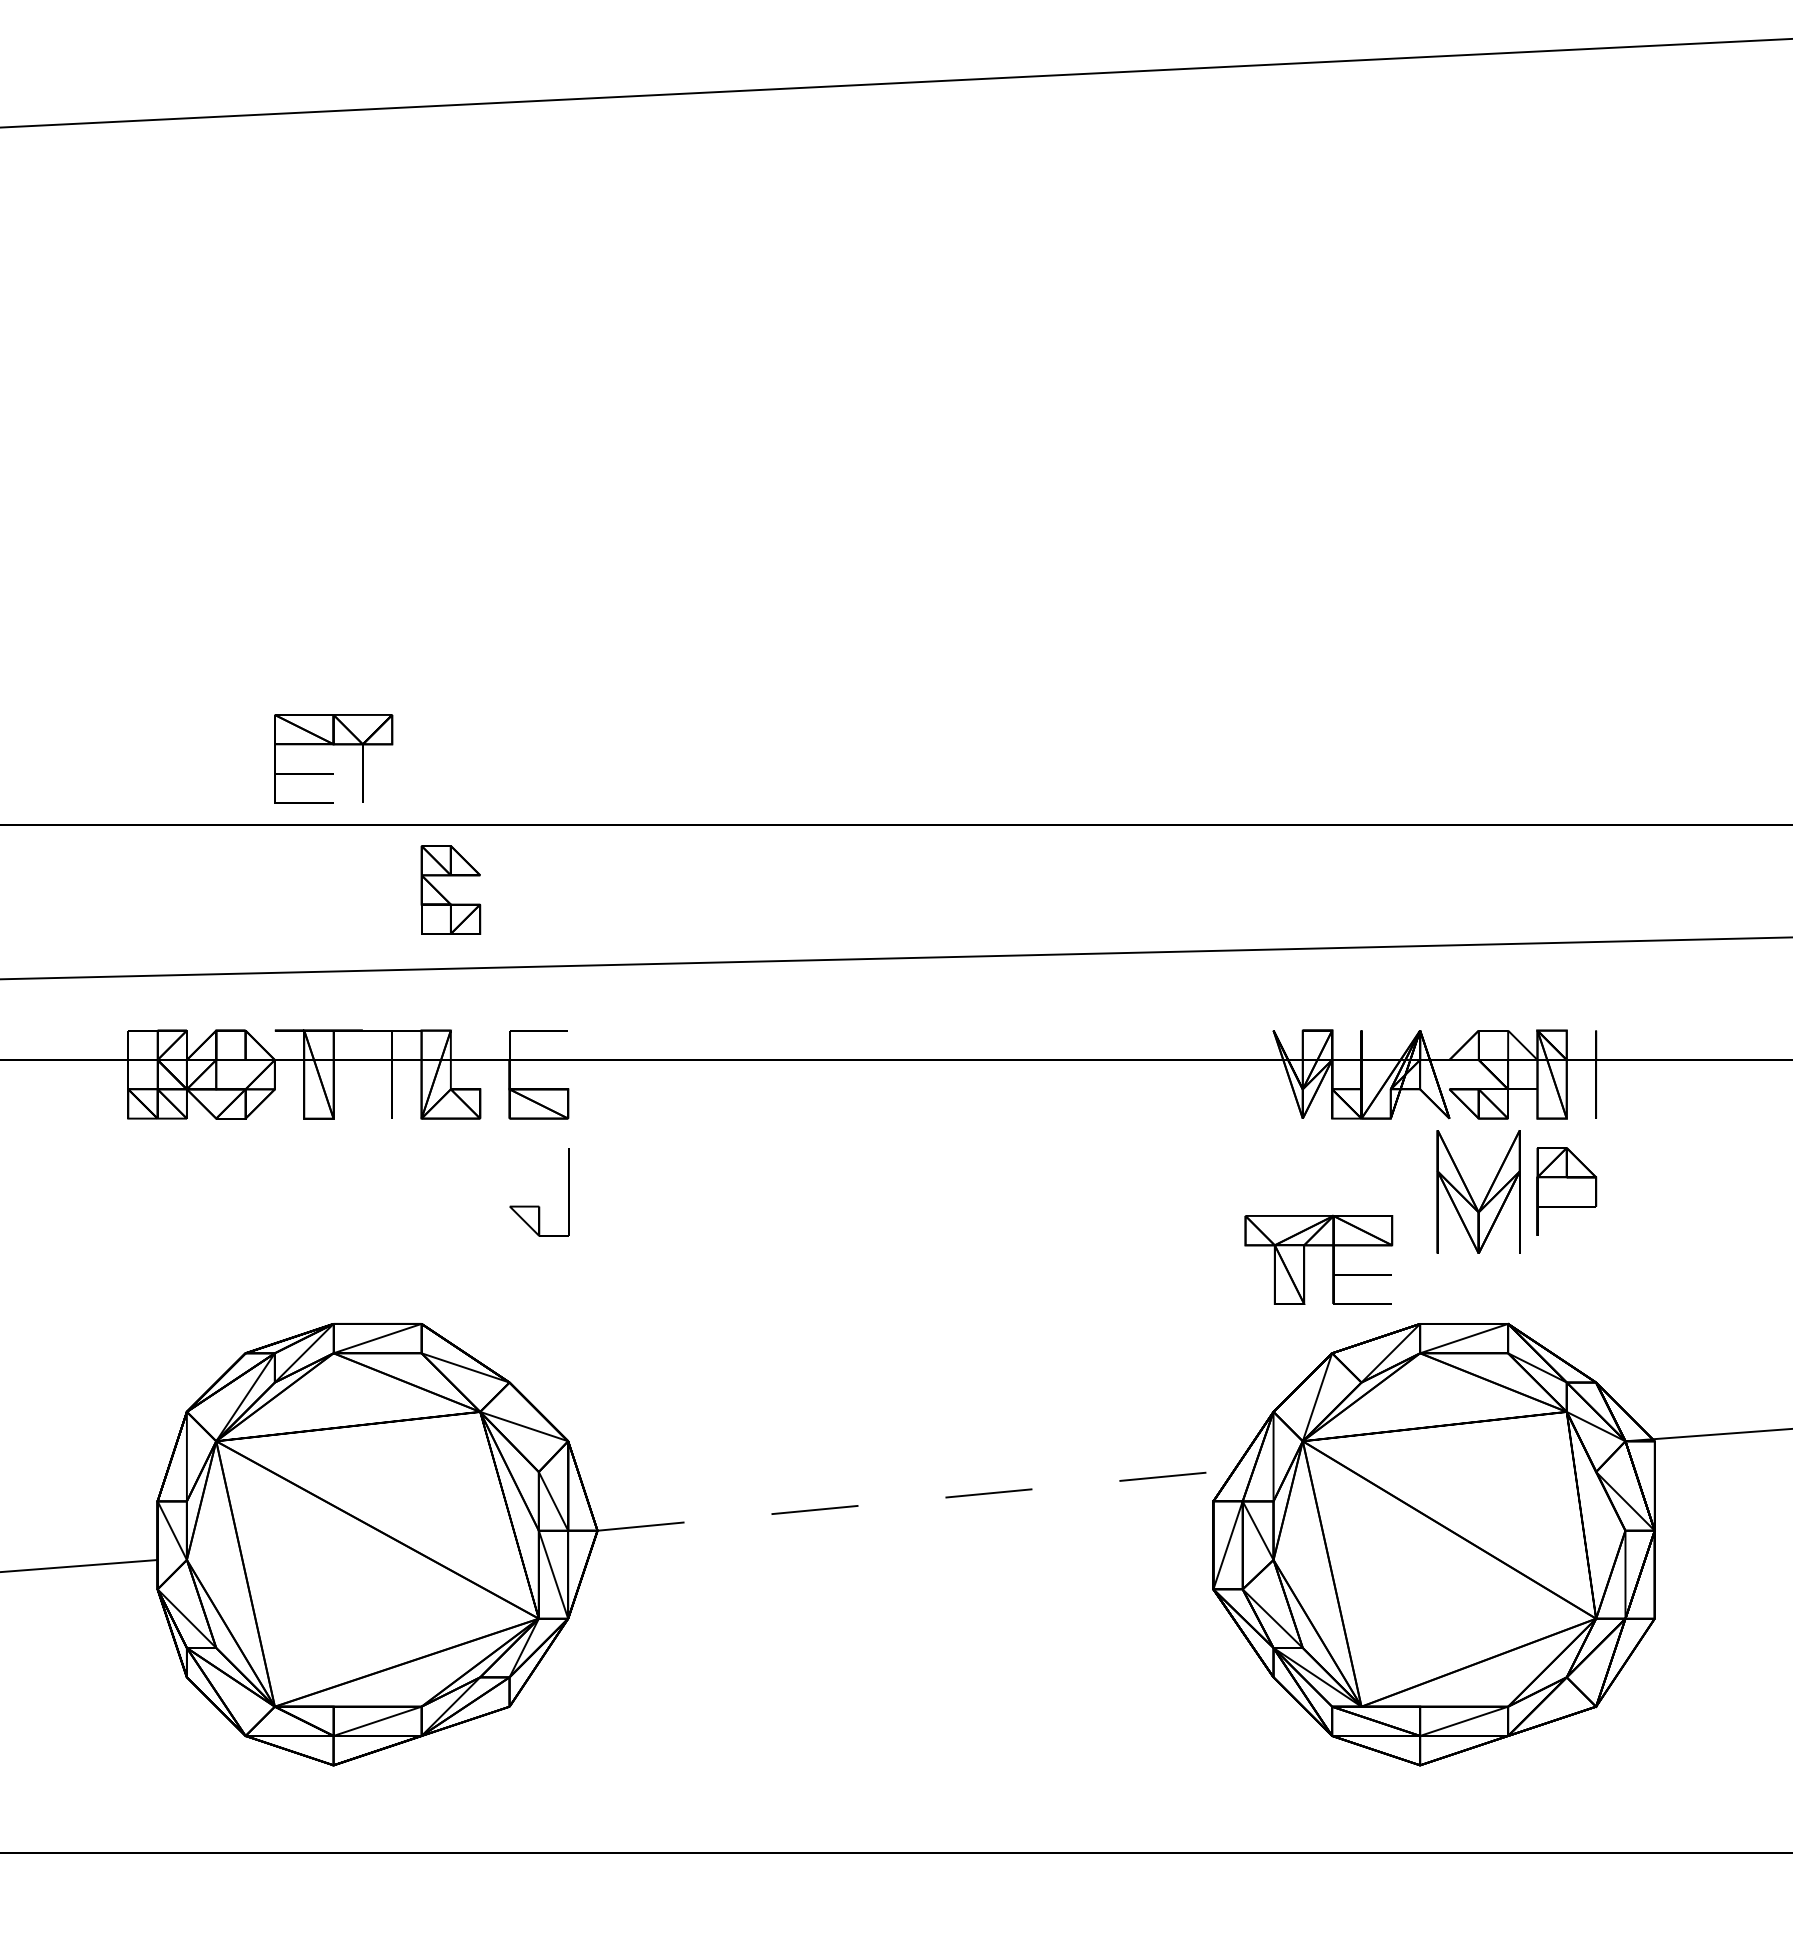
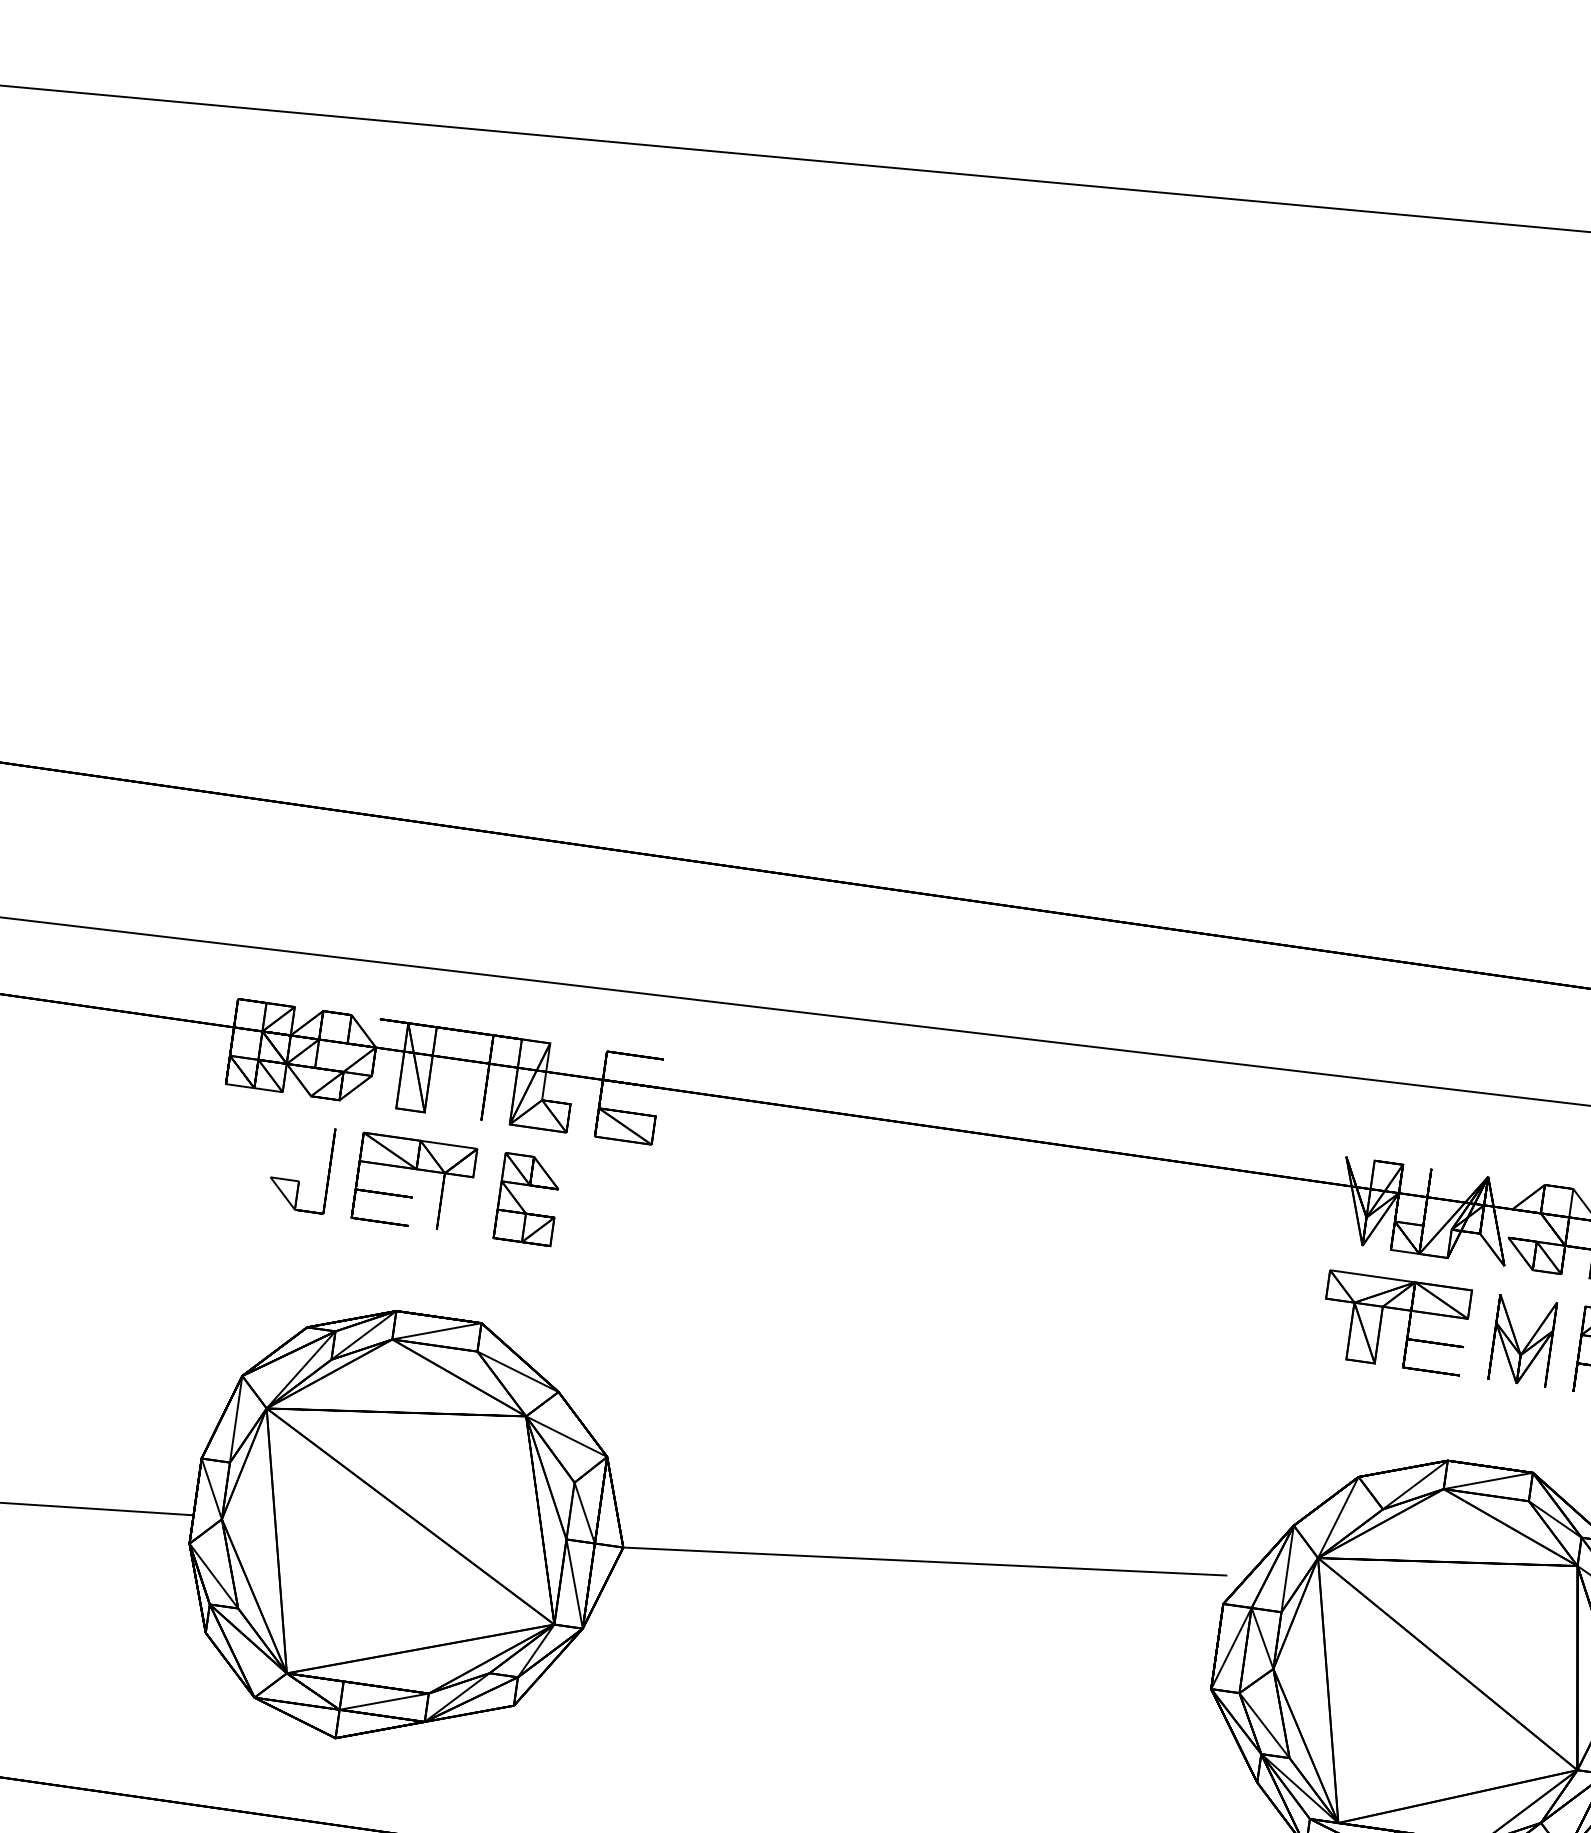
part: (333, 745) -> (416, 1170), moved
part: (443, 895) -> (520, 1203), moved
part: (1478, 1191) -> (1522, 1340), size x0.71
part: (538, 1205) -> (298, 1180), moved
part: (1318, 1246) -> (1396, 1309), moved
line: (905, 1501) -> (925, 1561), dashed -> solid

